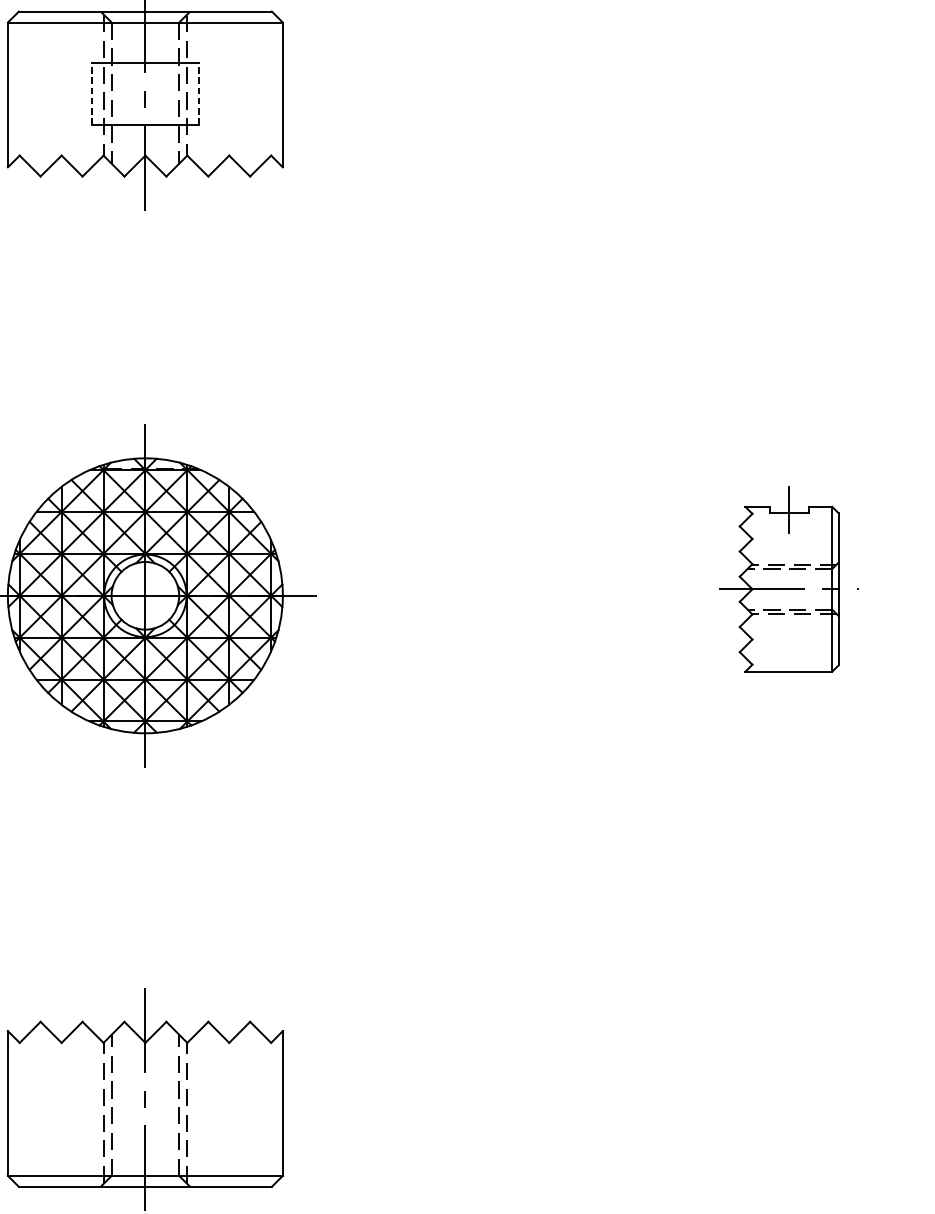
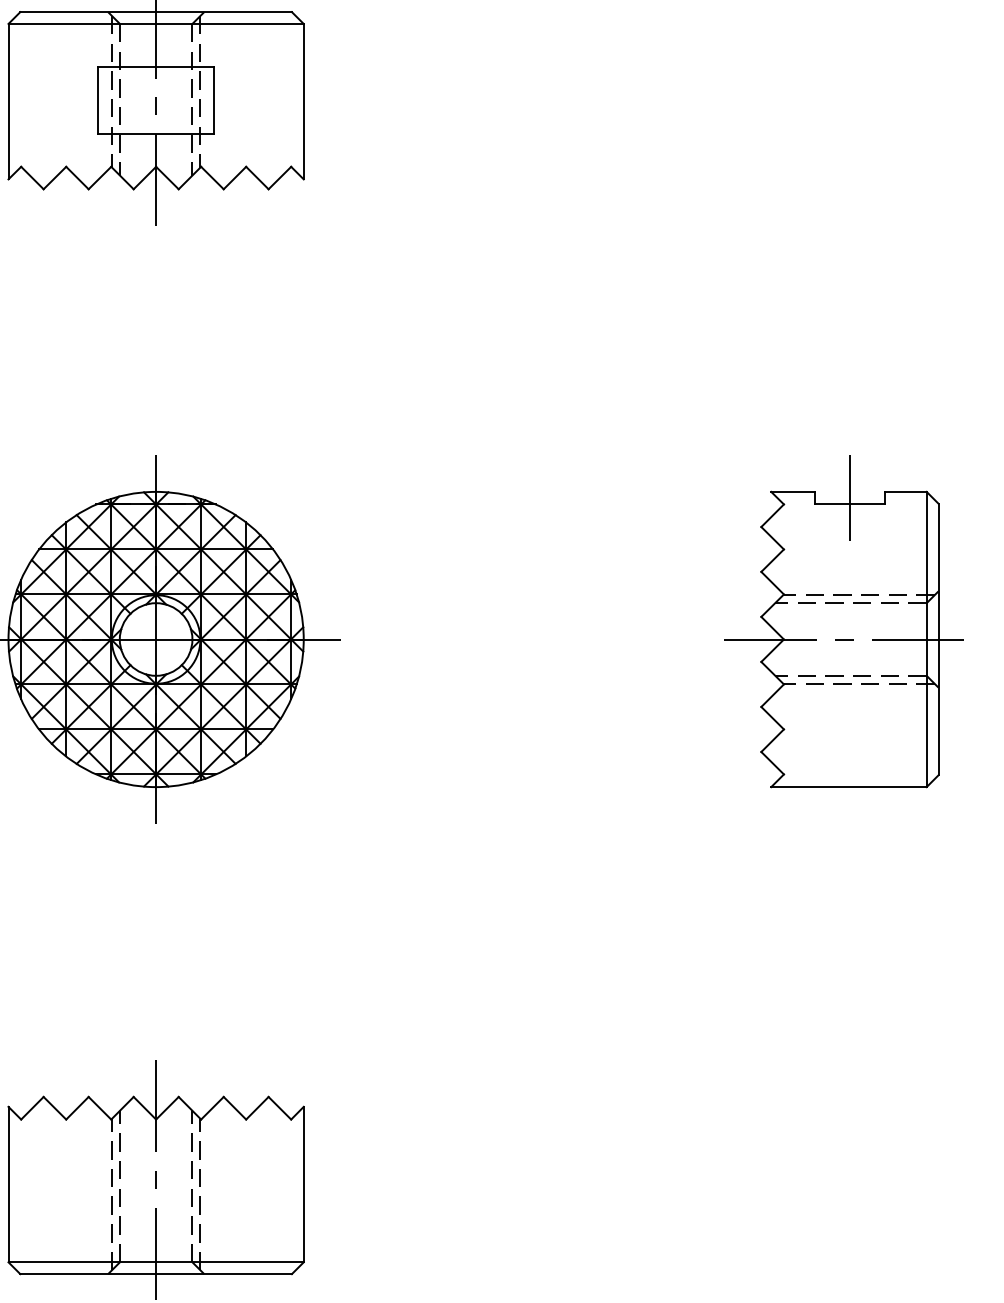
line: (91, 93) -> (98, 100), dashed -> solid
line: (199, 93) -> (214, 100), dashed -> solid
part: (785, 579) -> (843, 621), size x1.67

